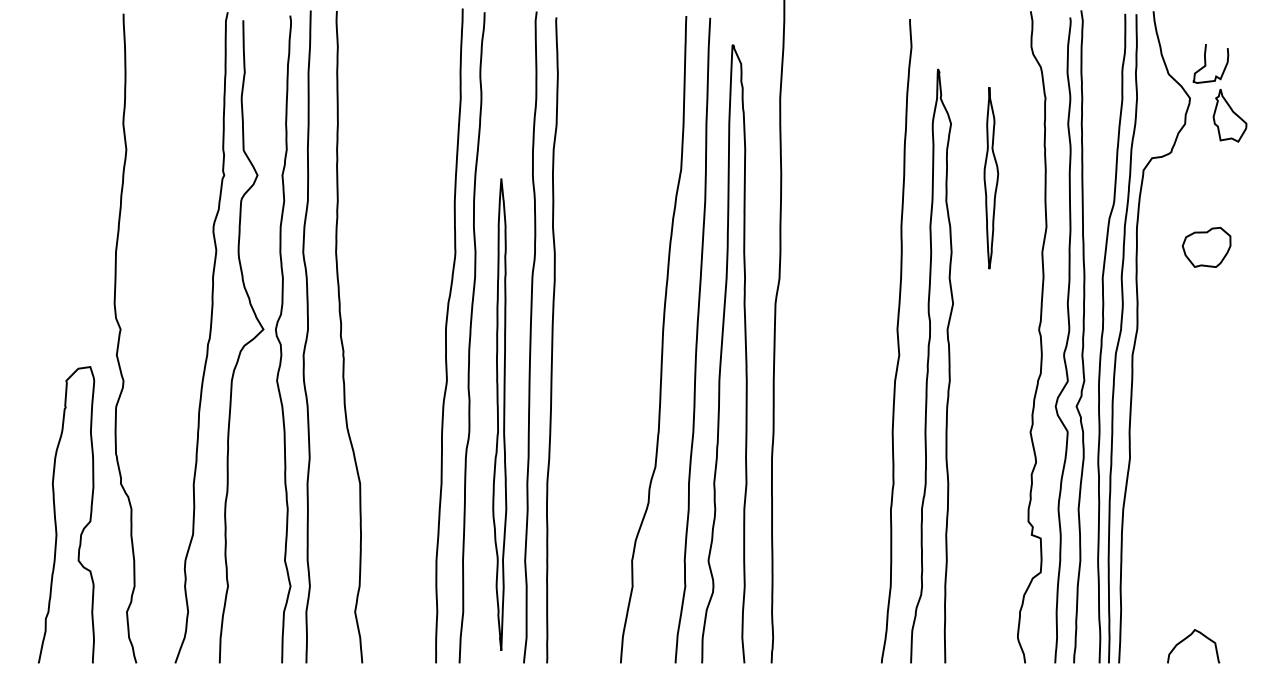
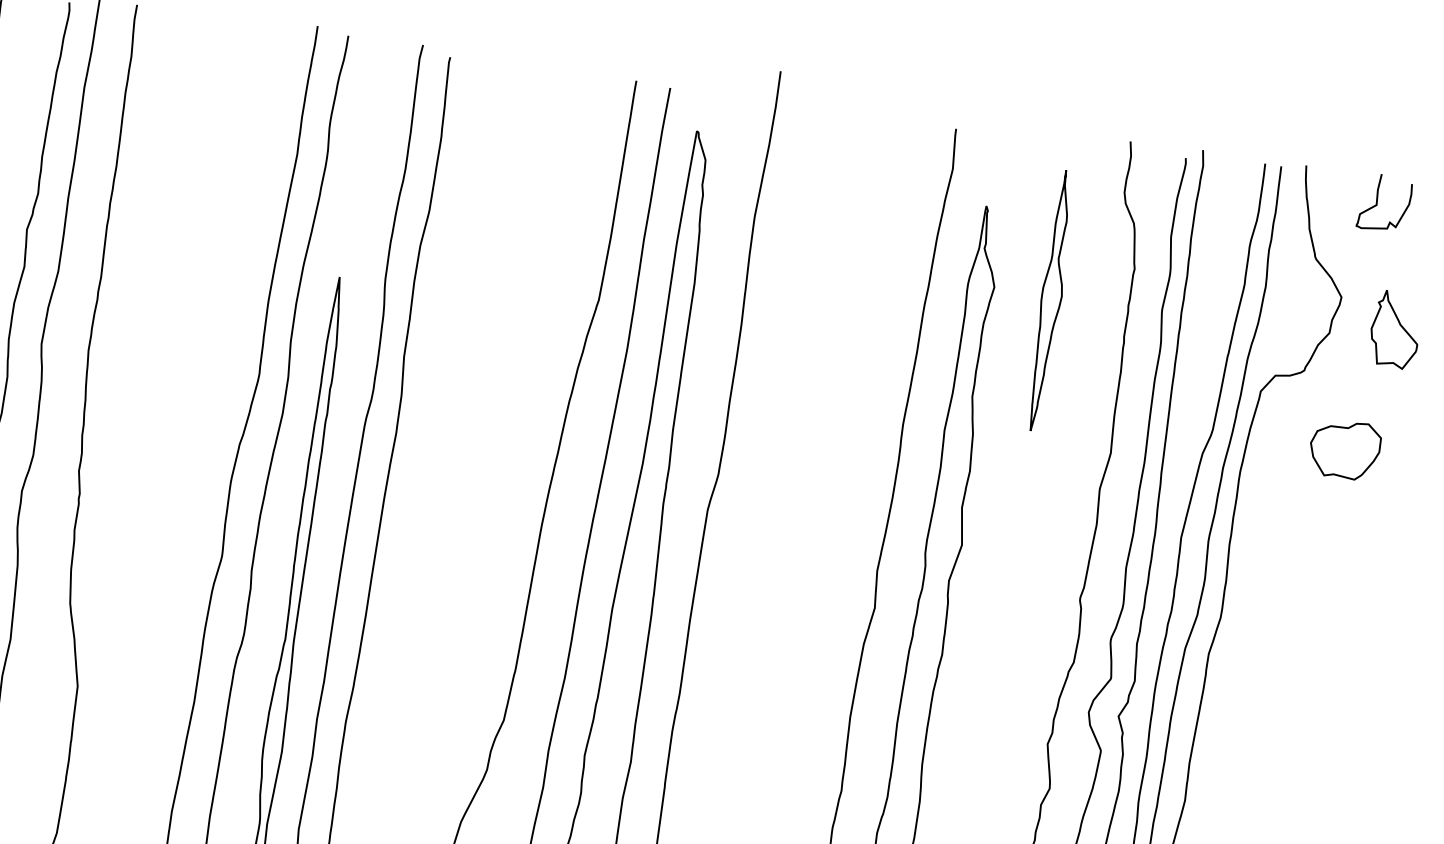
curve: (1206, 63) -> (1378, 202), moved
part: (991, 178) -> (1051, 301), moved
part: (1206, 247) -> (1344, 449), moved

